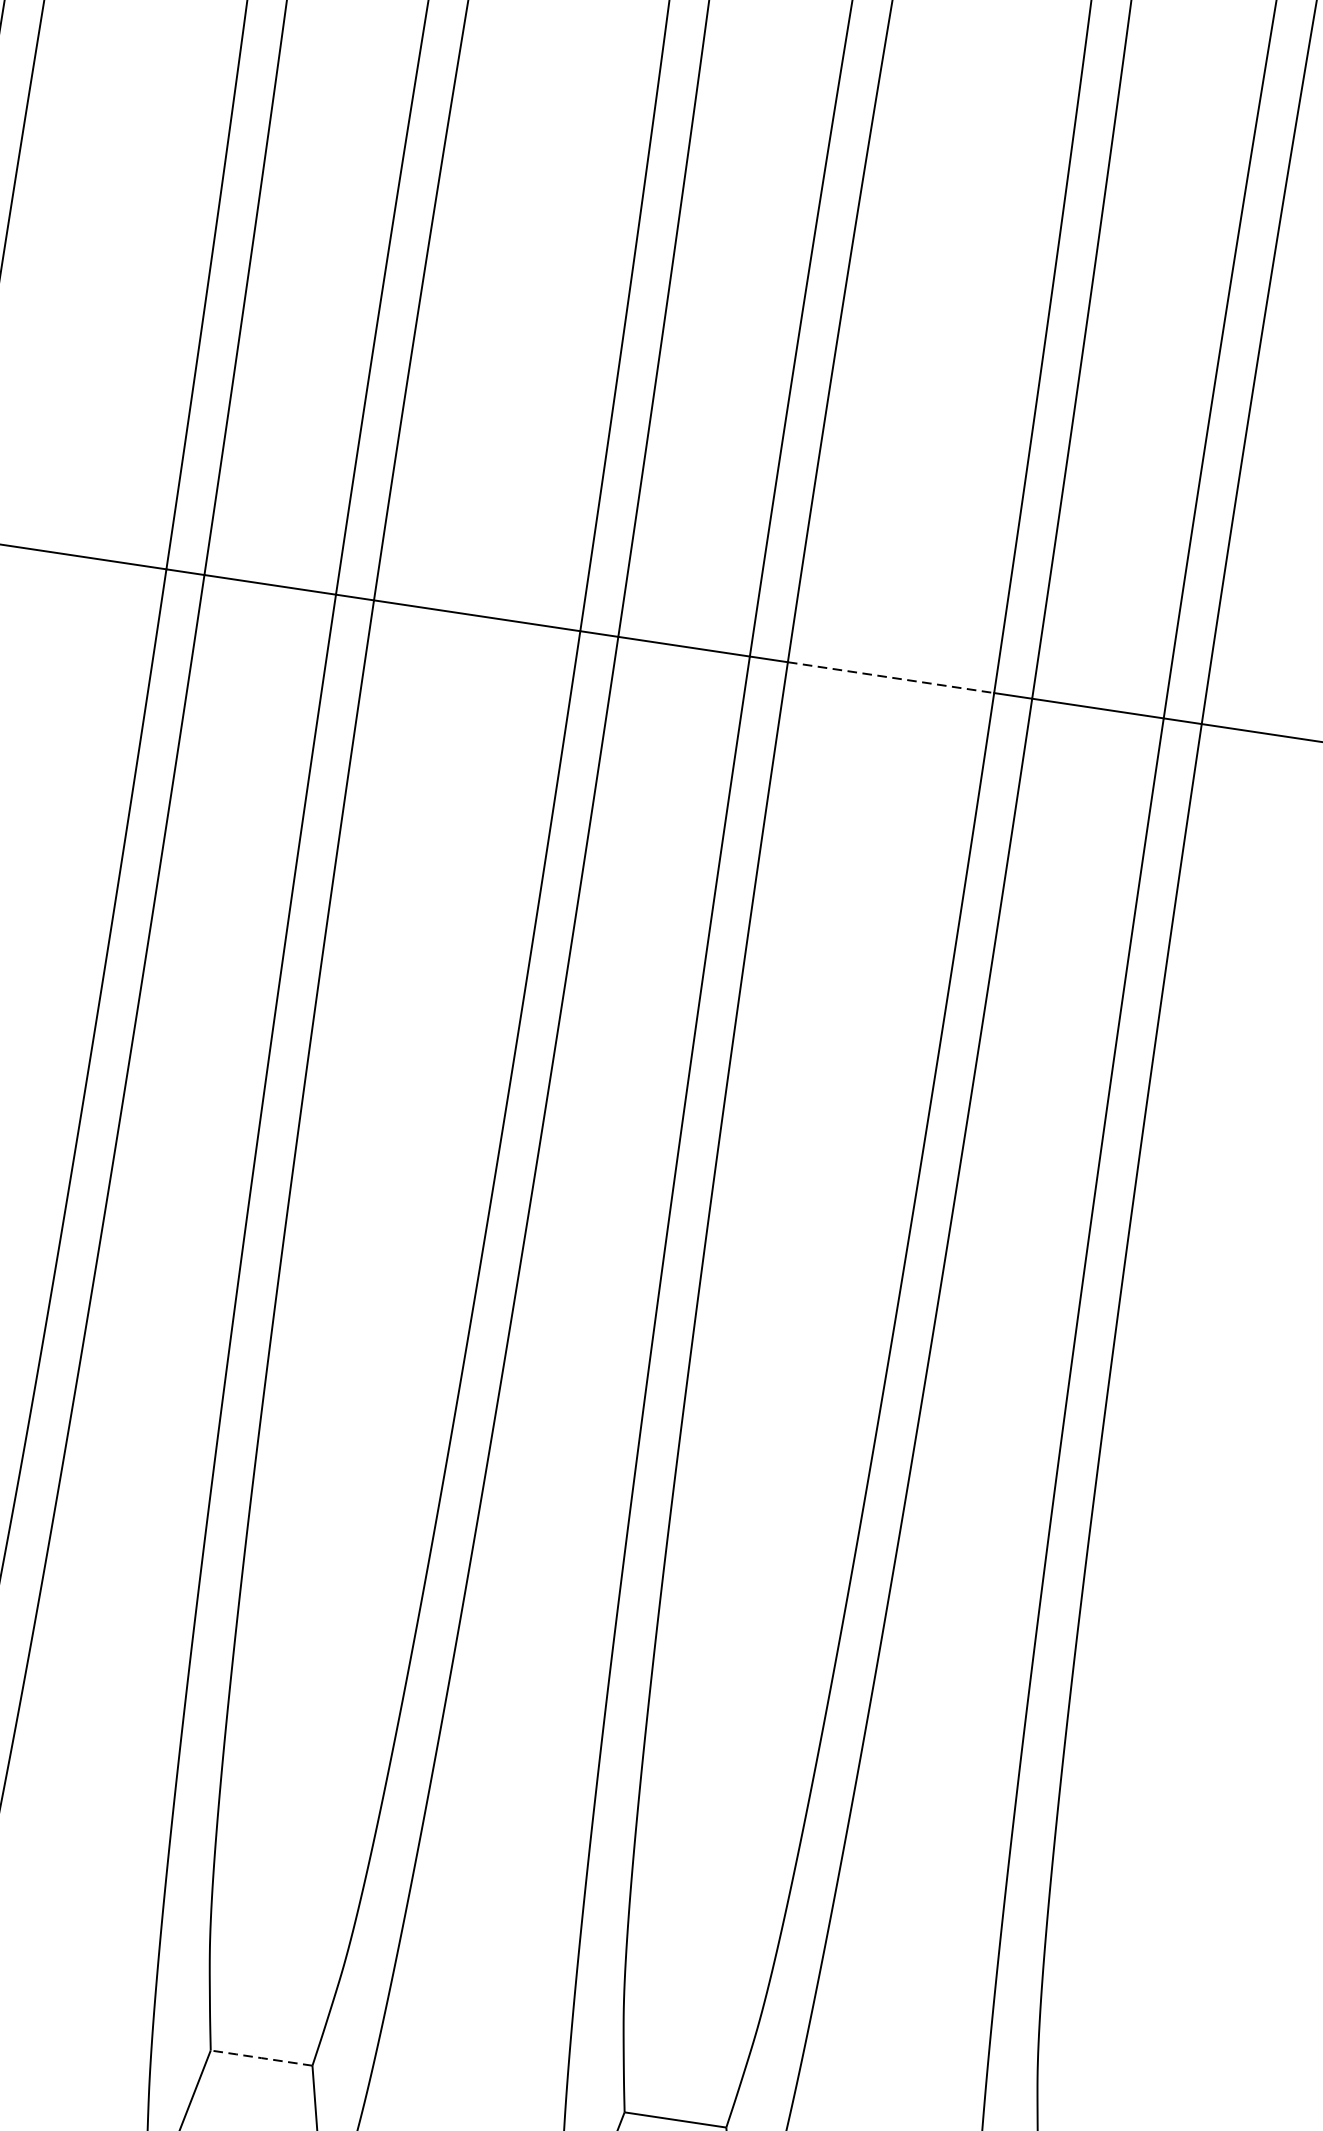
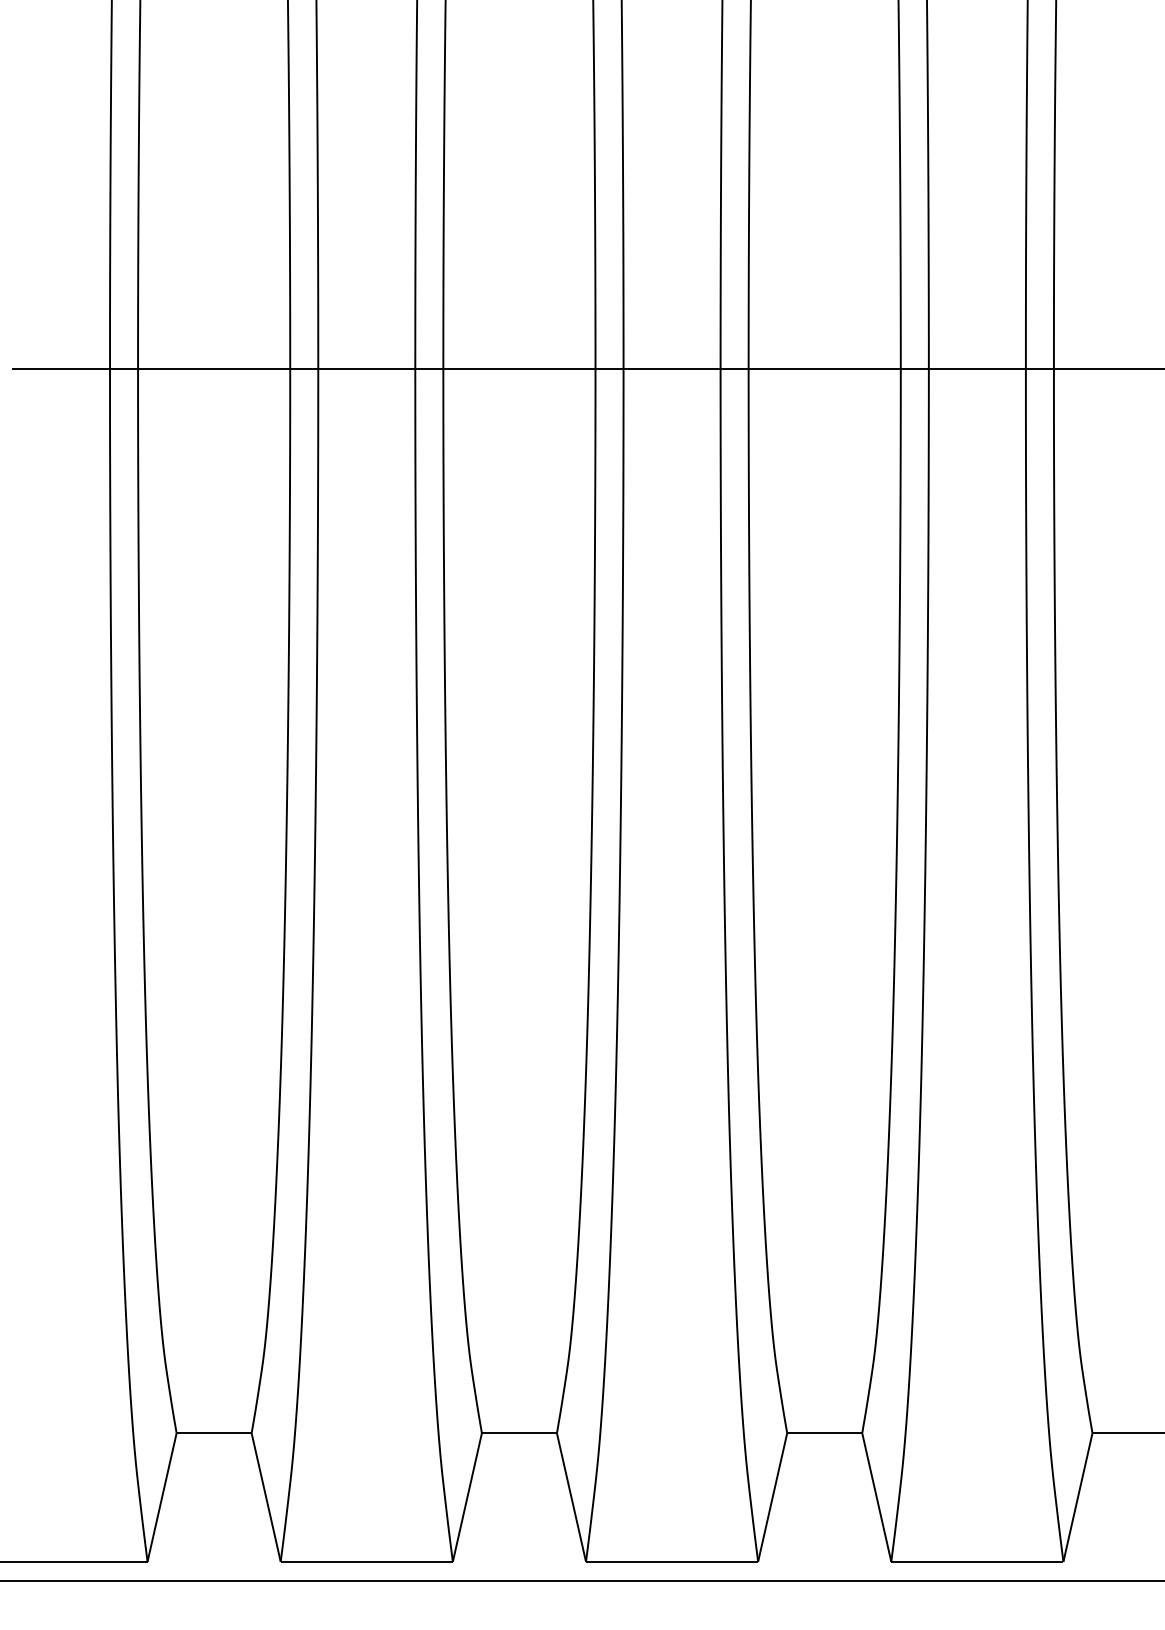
line: (892, 678) -> (825, 369), dashed -> solid
line: (261, 2058) -> (519, 1433), dashed -> solid

